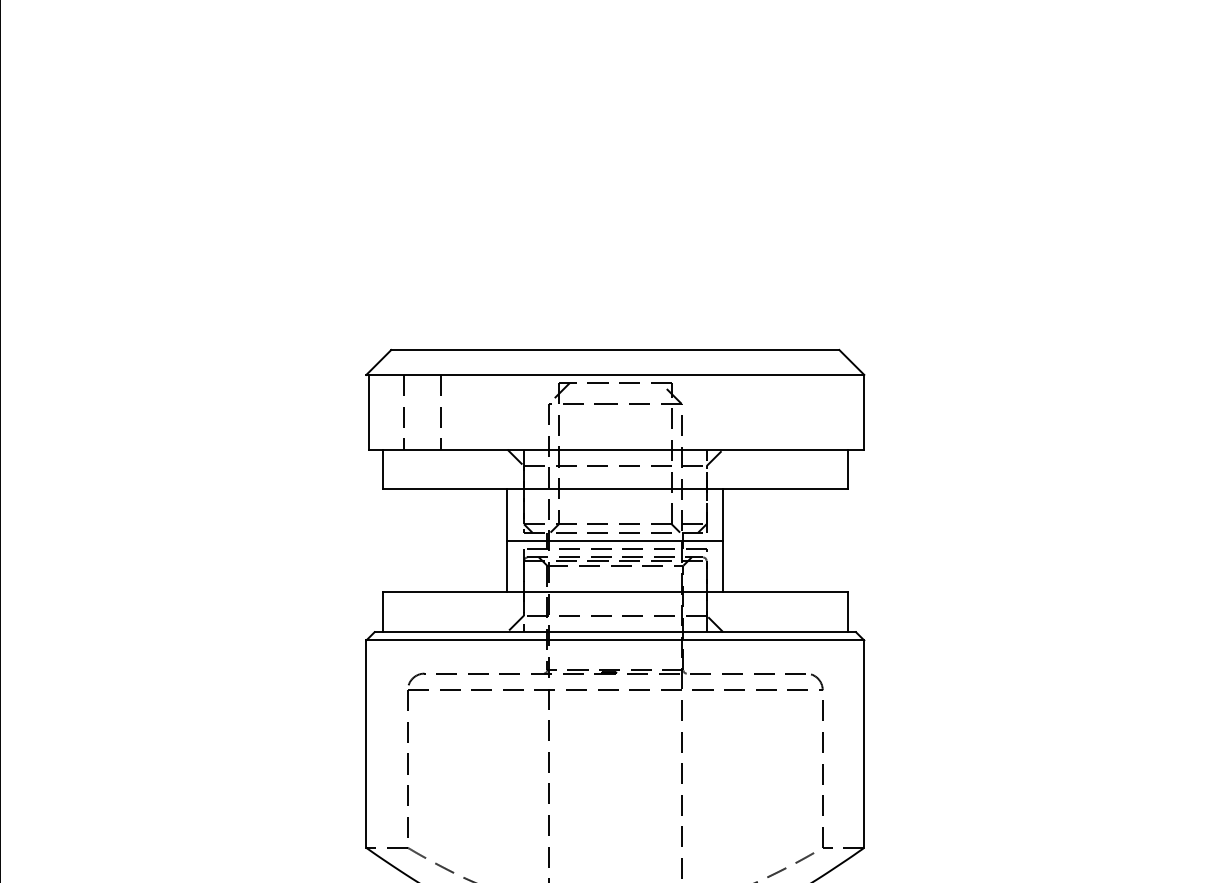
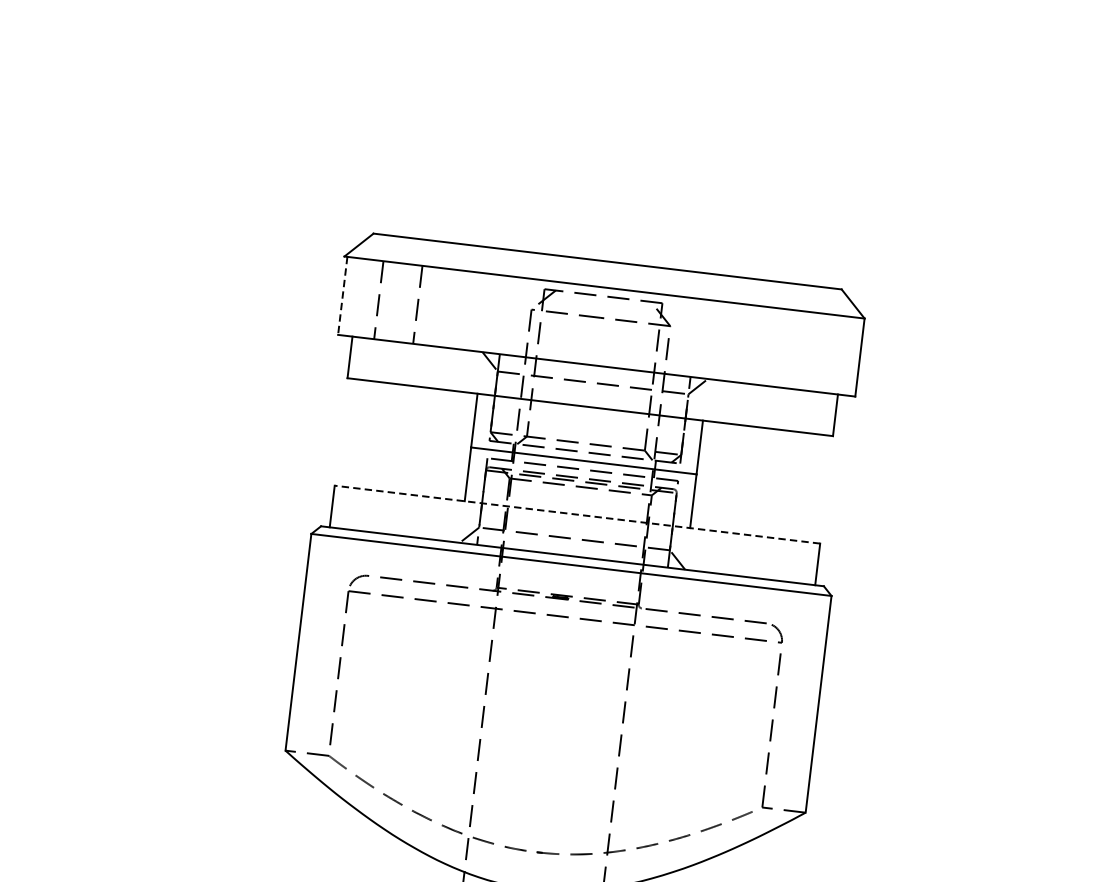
line: (369, 412) -> (343, 296), solid -> dashed
line: (614, 592) -> (576, 514), solid -> dashed

